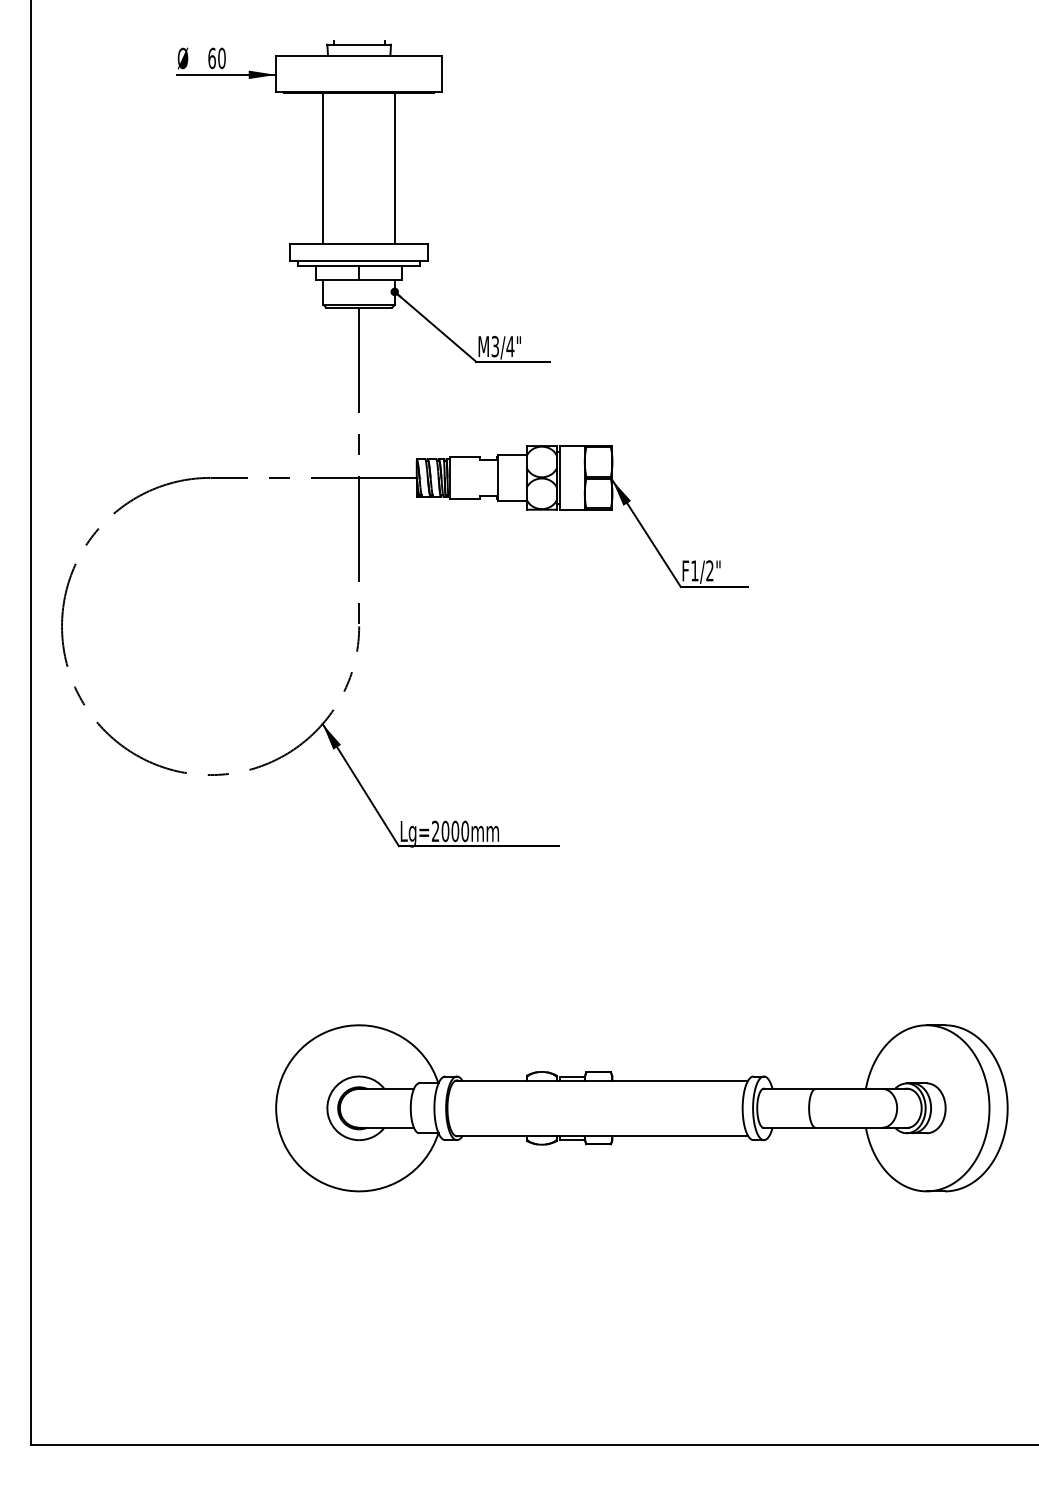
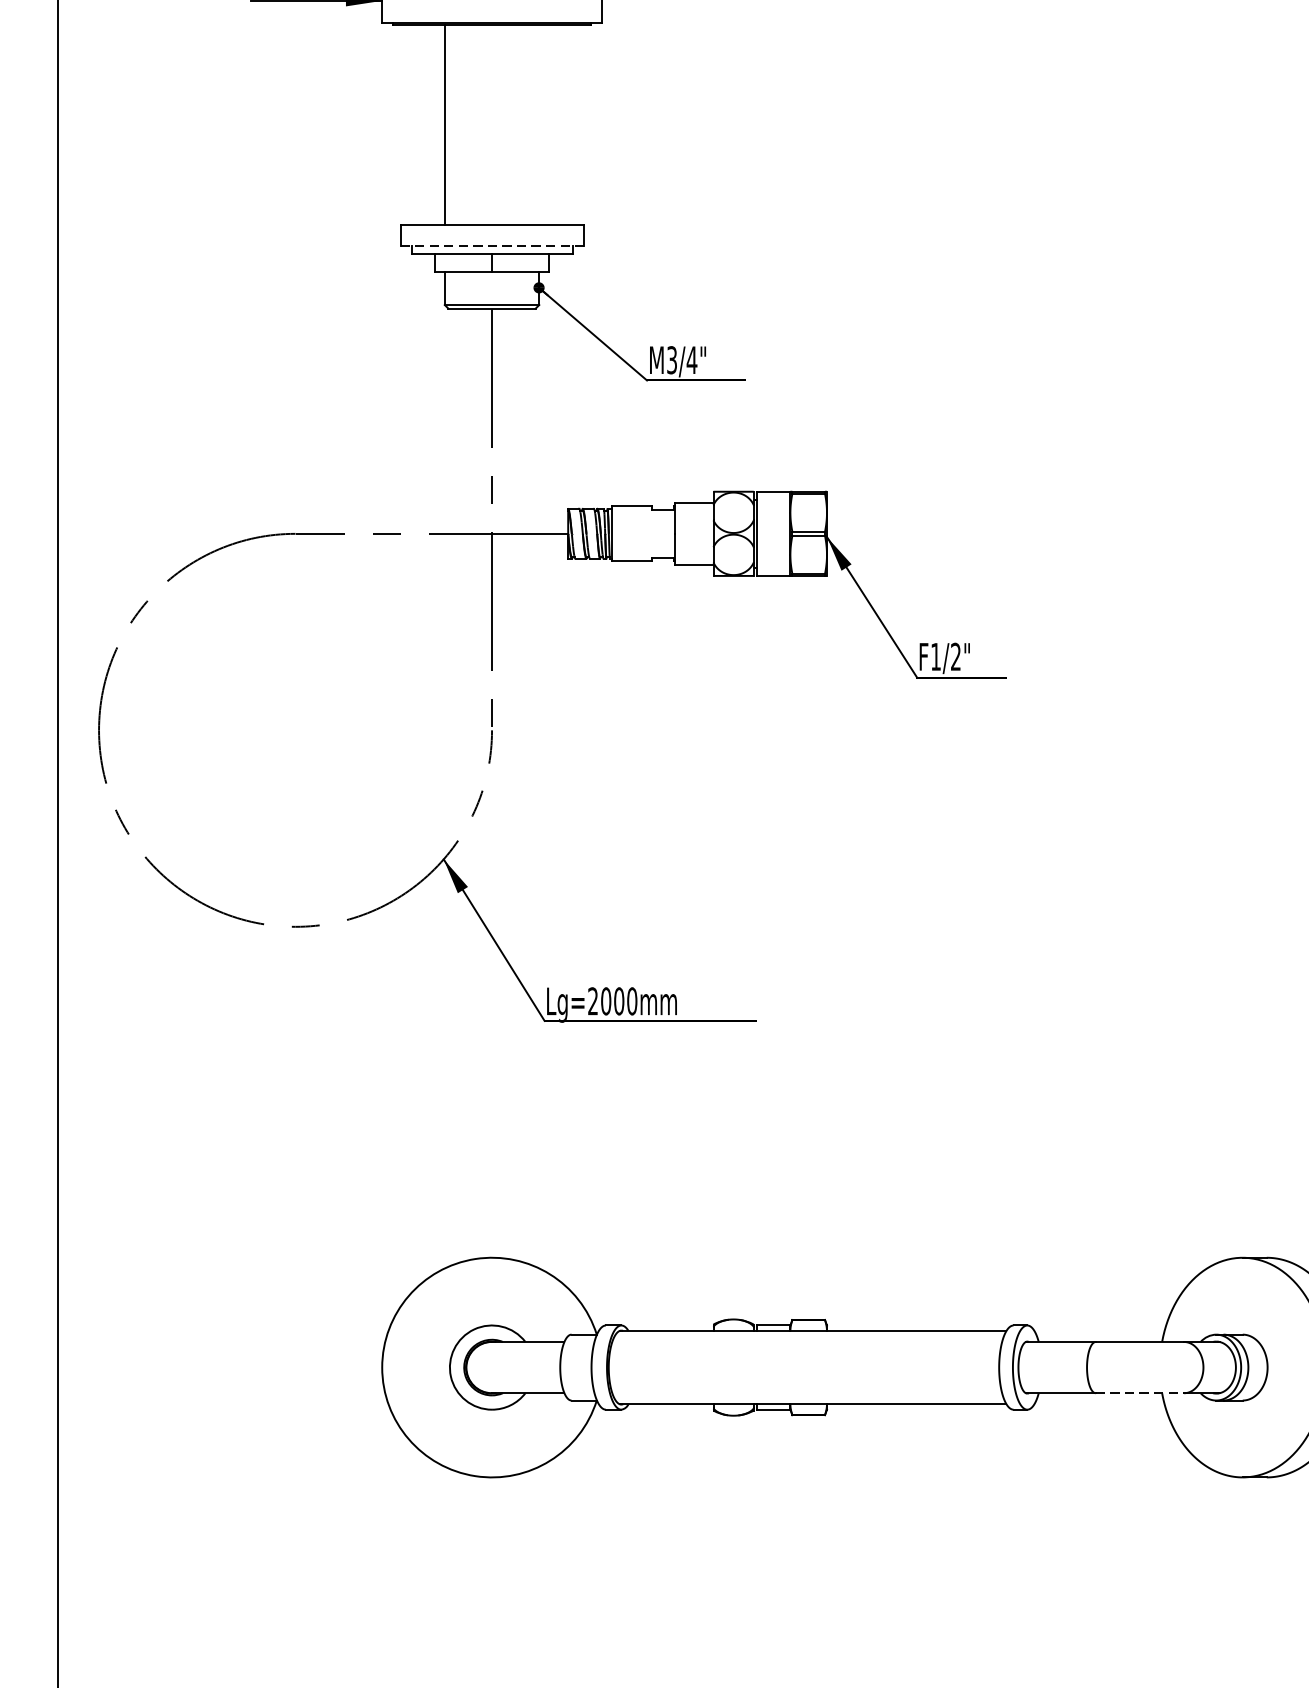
line: (394, 168) -> (538, 124), removed
line: (359, 260) -> (492, 246), solid -> dashed
line: (849, 1127) -> (1140, 1392), solid -> dashed

